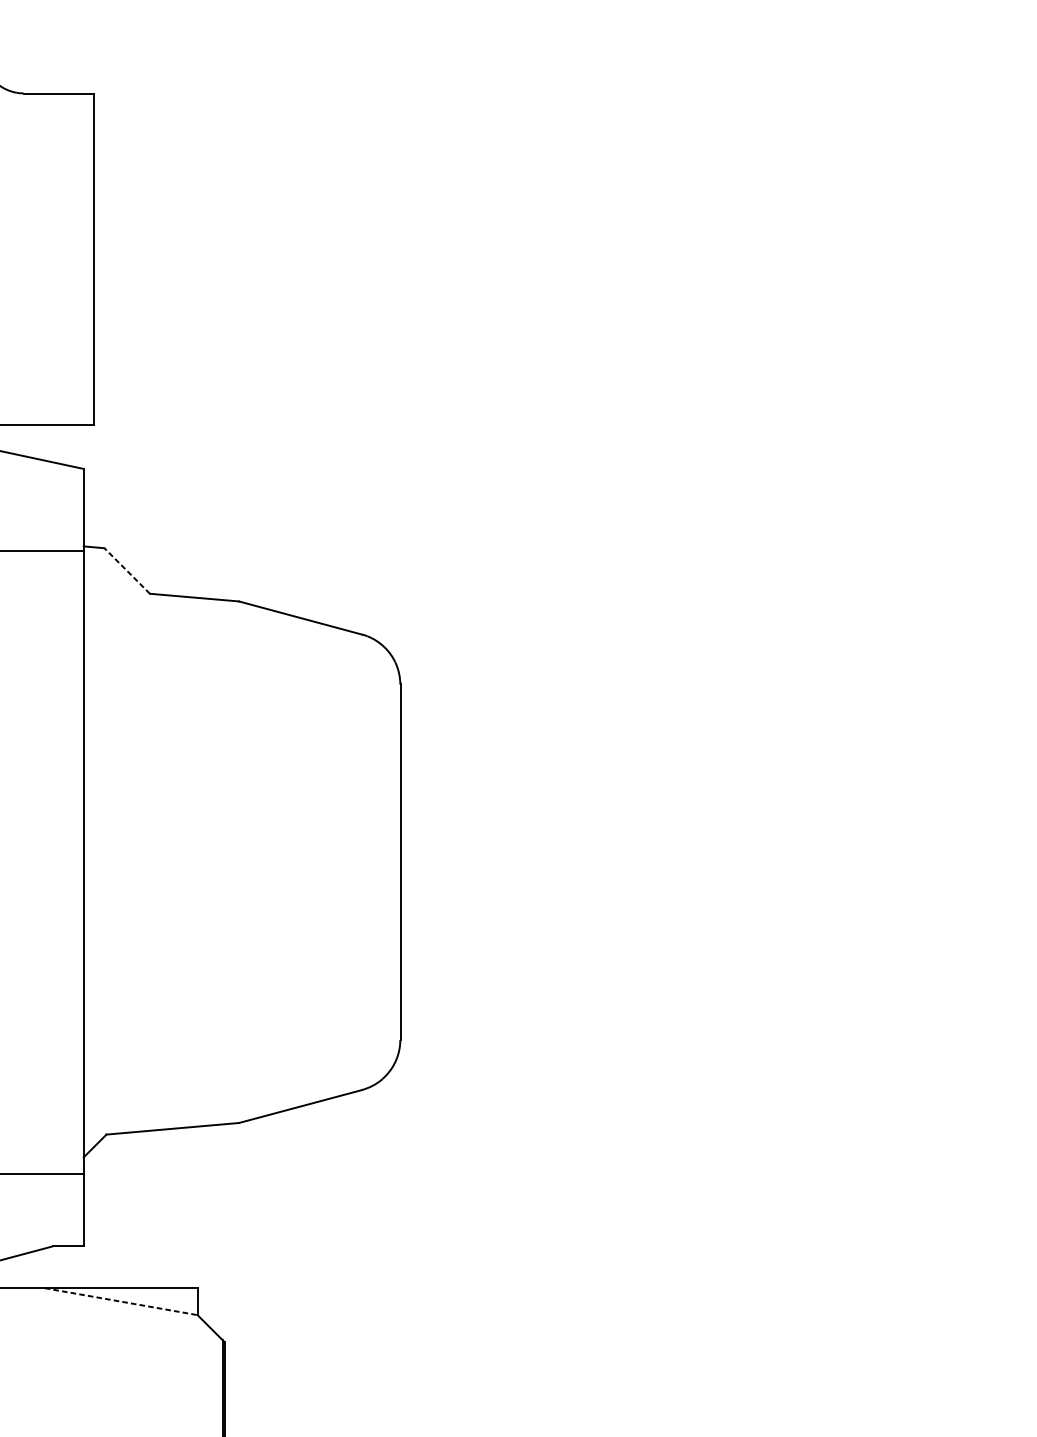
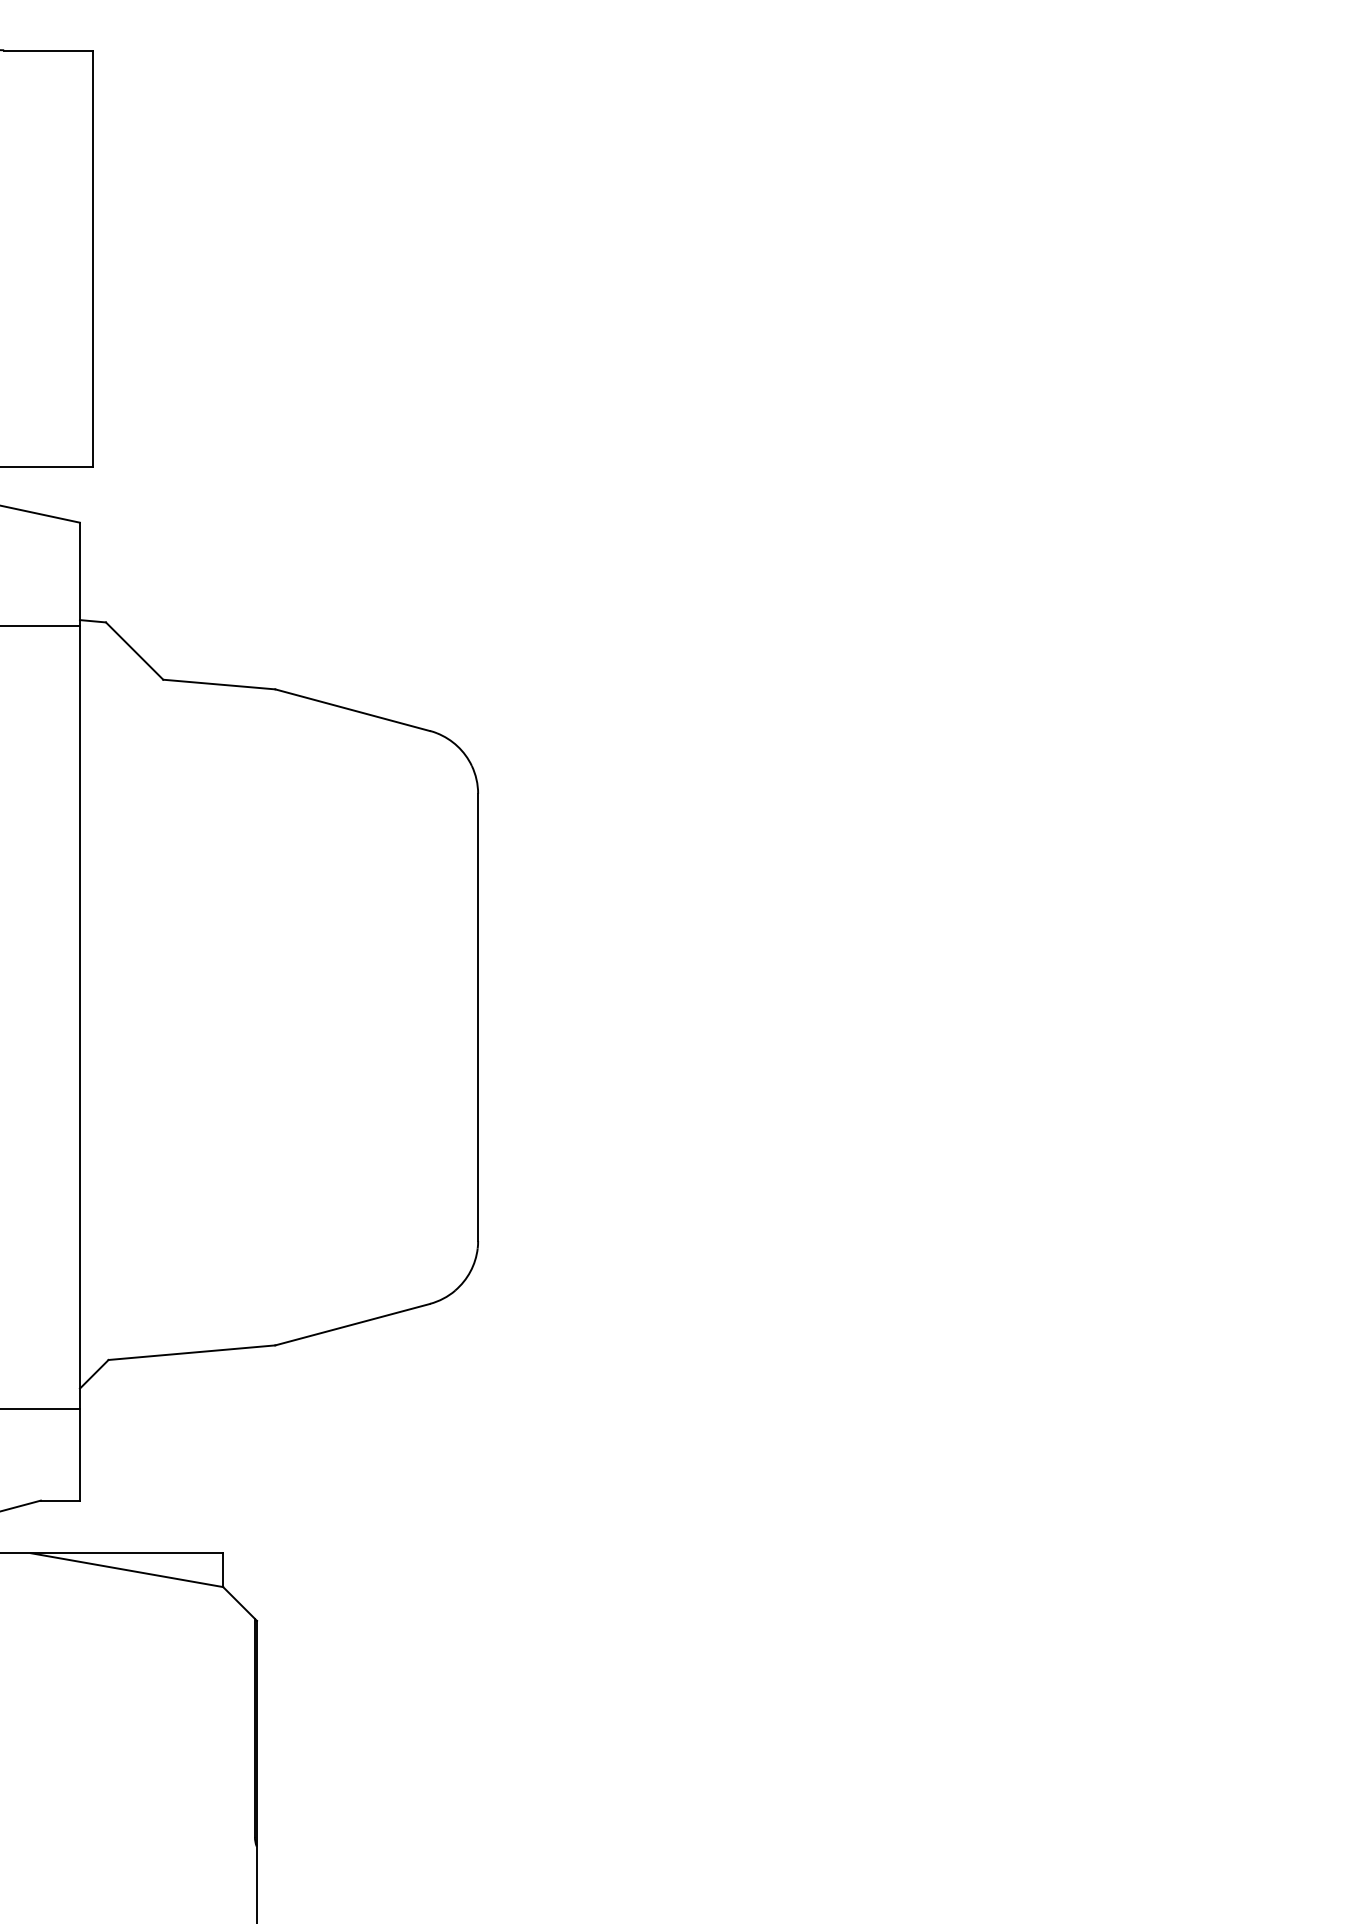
line: (127, 571) -> (134, 651), dashed -> solid
line: (121, 1301) -> (127, 1570), dashed -> solid

